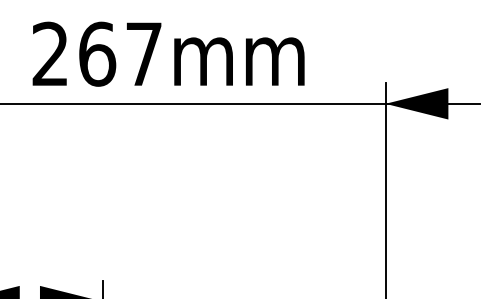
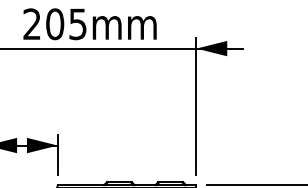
text: (120, 54) -> (66, 24), 267mm -> 205mm

